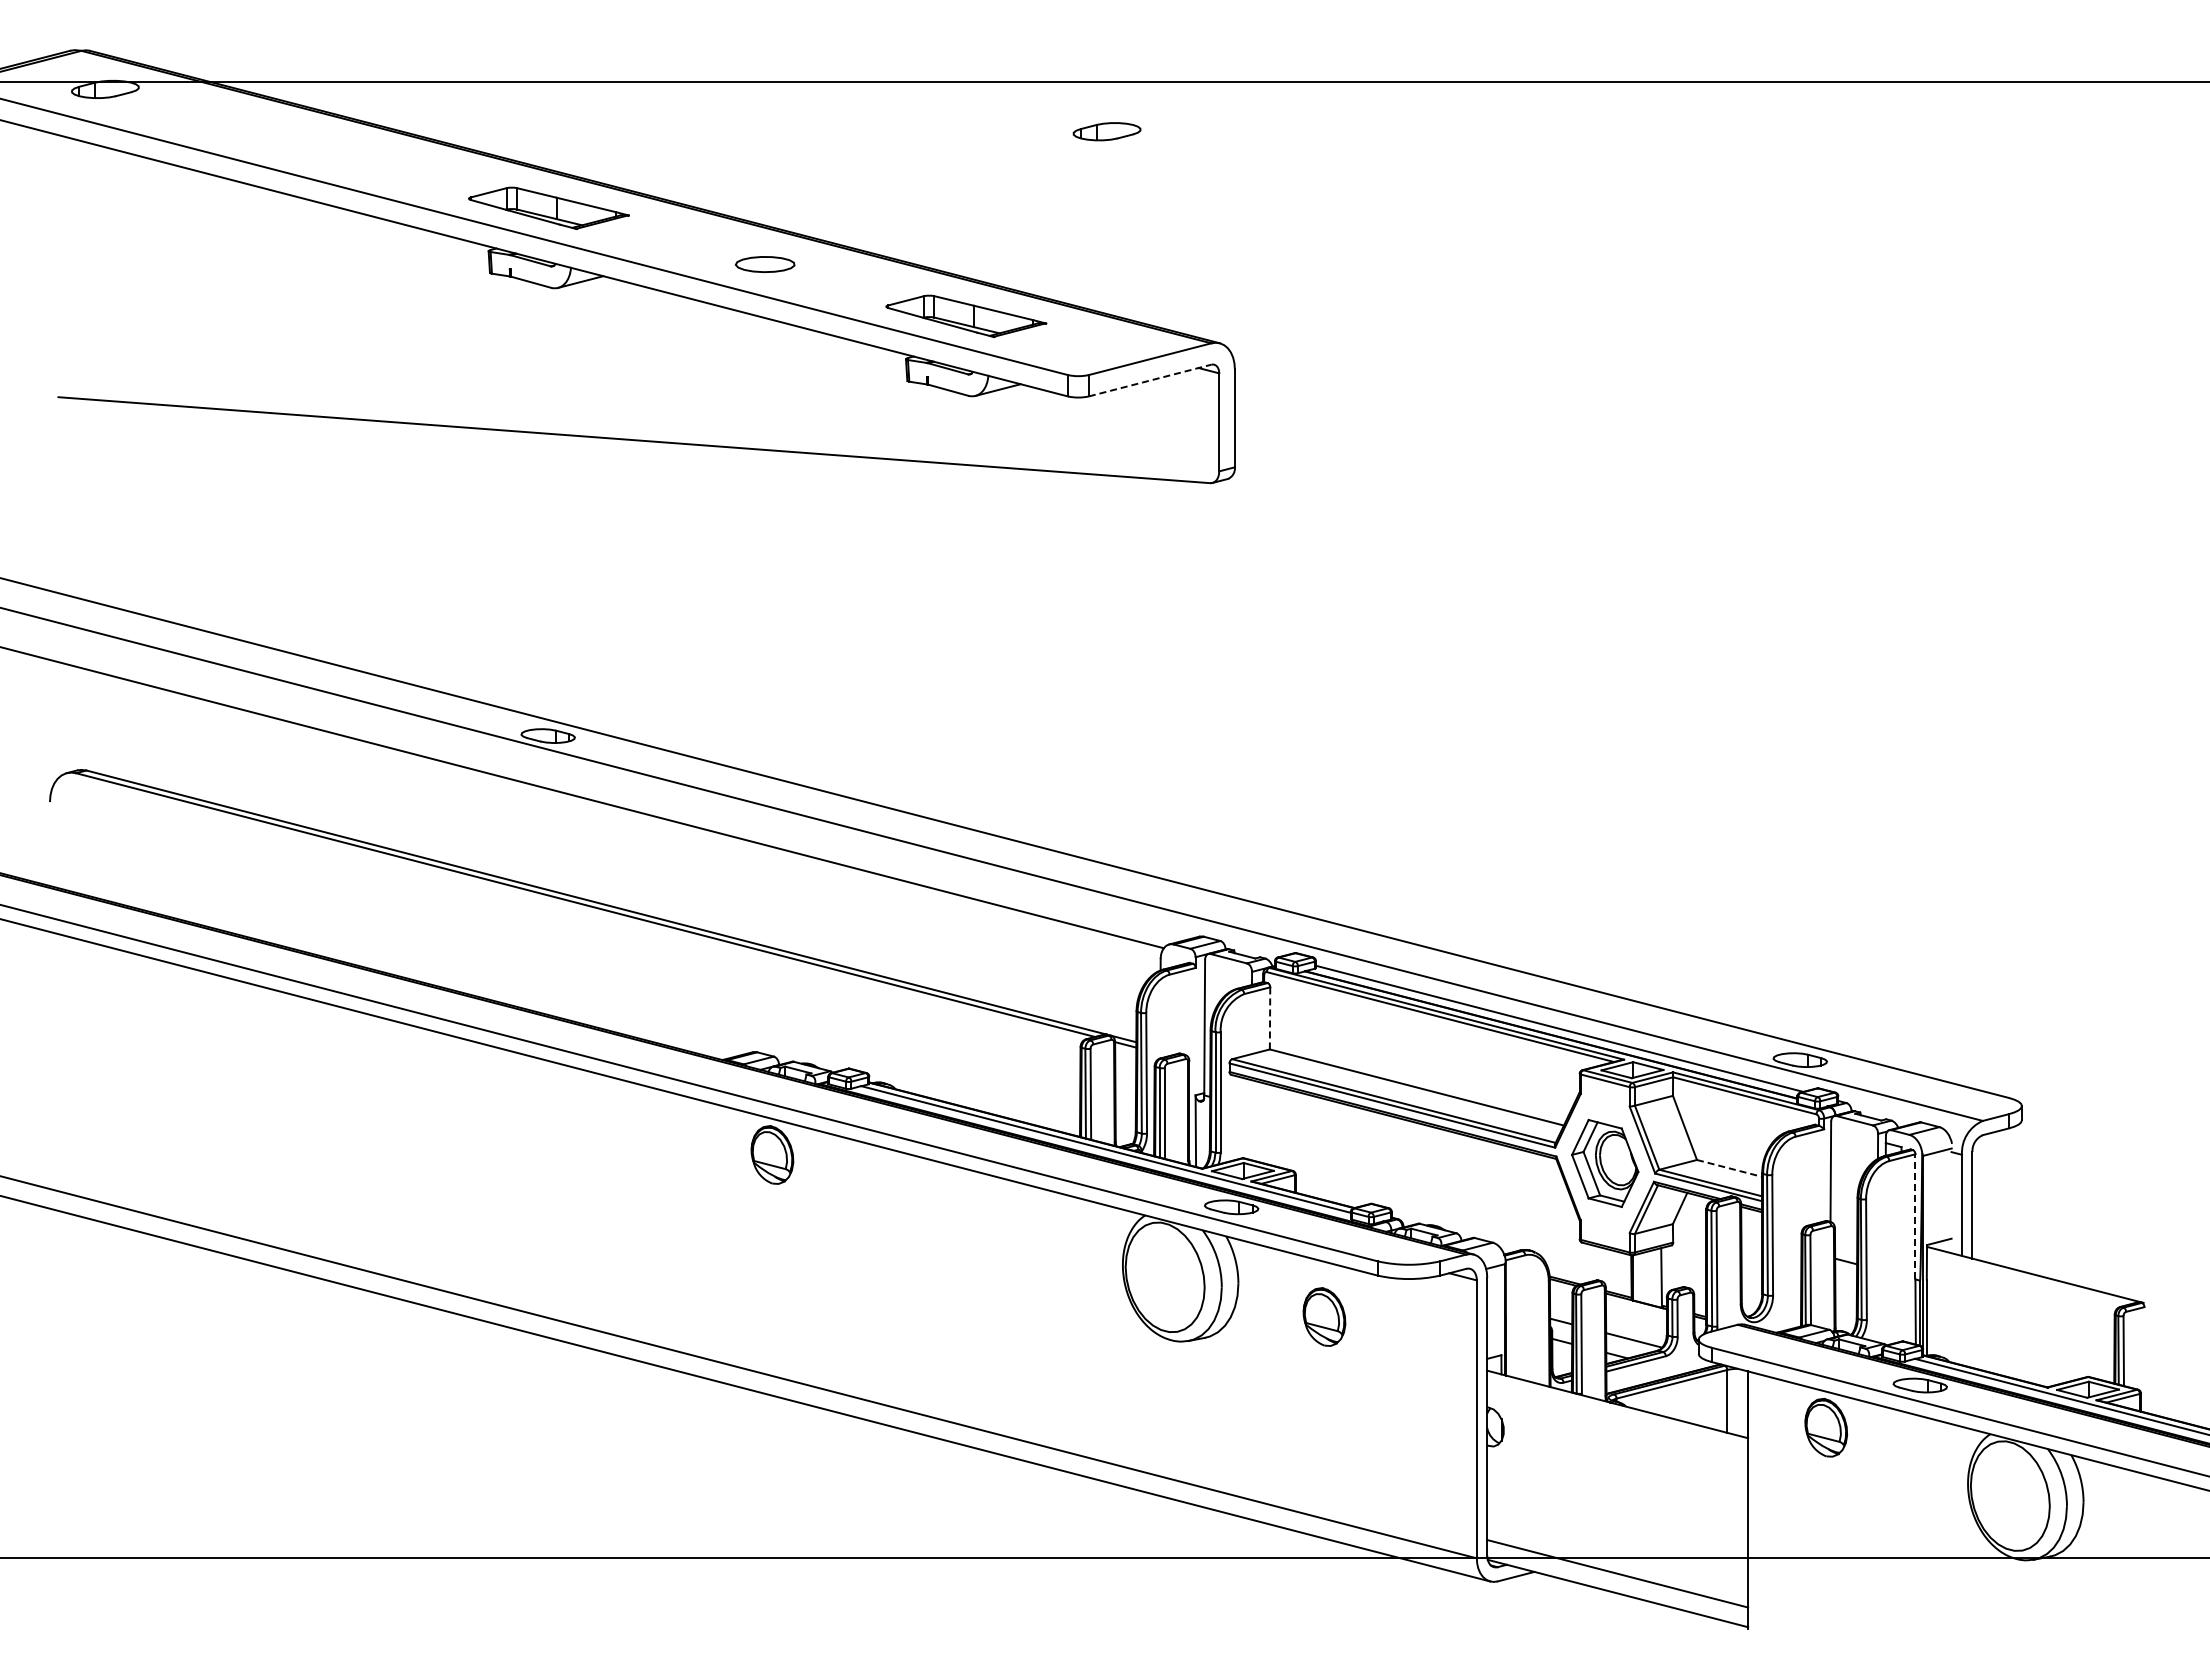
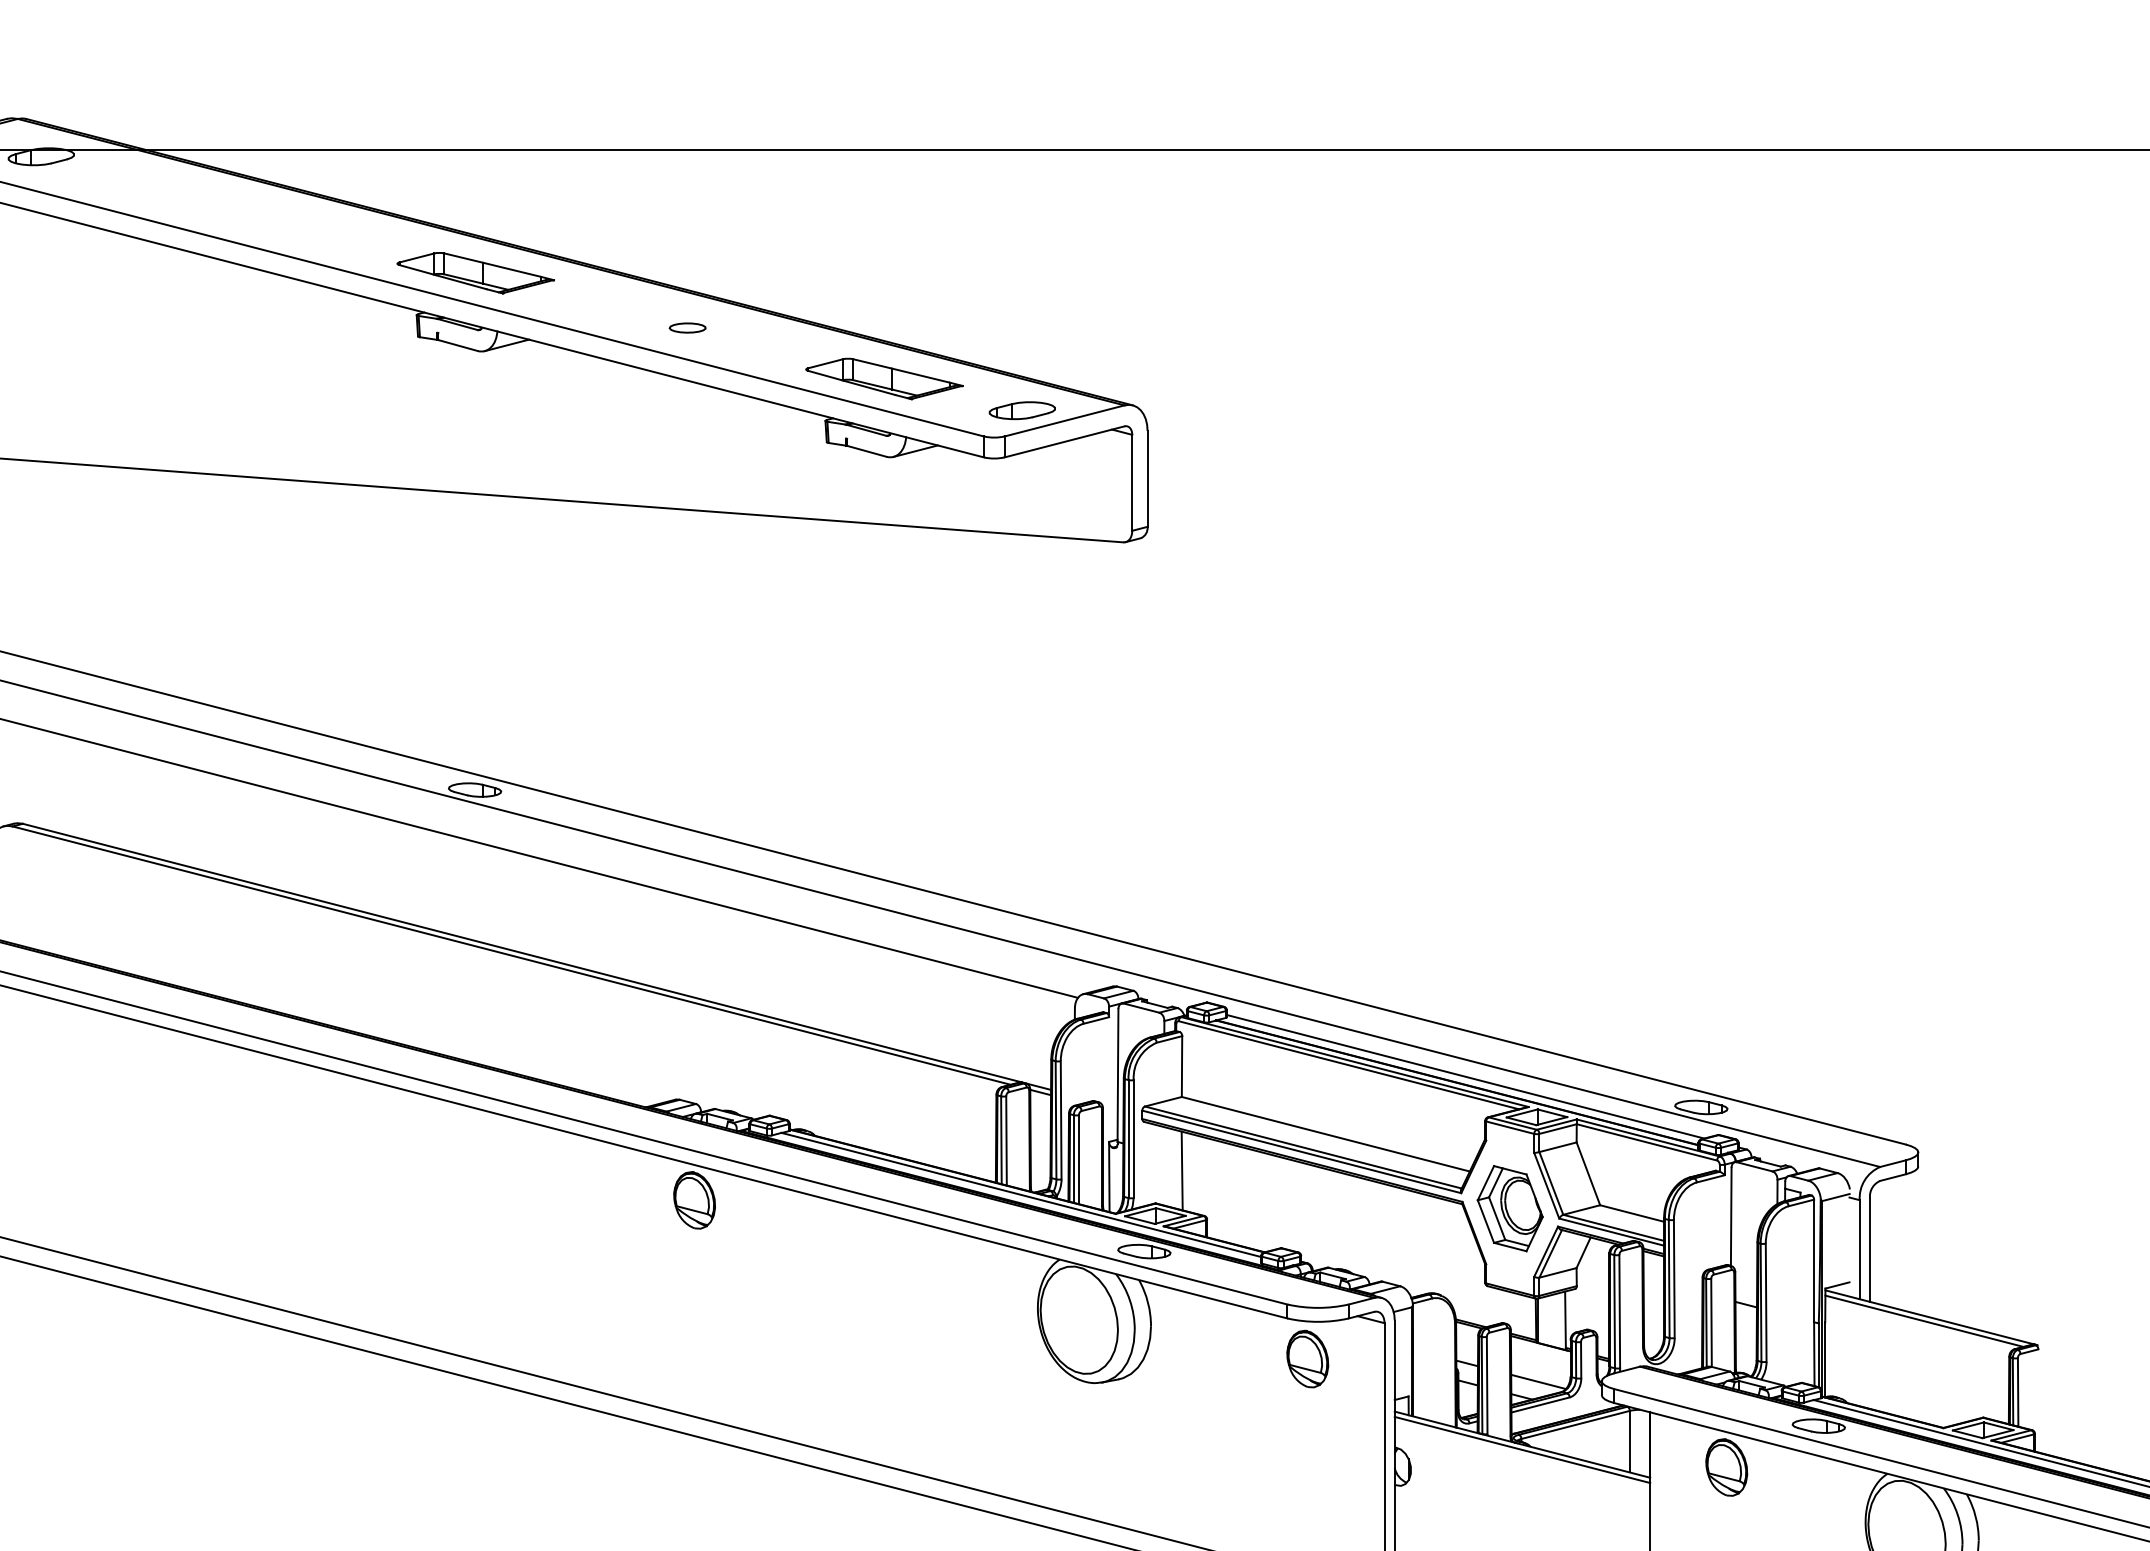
part: (1106, 131) -> (1021, 410), moved
part: (765, 263) -> (687, 327), size x0.62
line: (1150, 380) -> (1064, 441), dashed -> solid
line: (1270, 1017) -> (1182, 1065), dashed -> solid
line: (1269, 1124) -> (1181, 1170), added
line: (1729, 1168) -> (1632, 1213), dashed -> solid
line: (1915, 1216) -> (1814, 1260), dashed -> solid
line: (2027, 1278) -> (1923, 1321), added
part: (1324, 1316) -> (1307, 1358), moved
line: (1617, 1409) -> (1522, 1449), added

